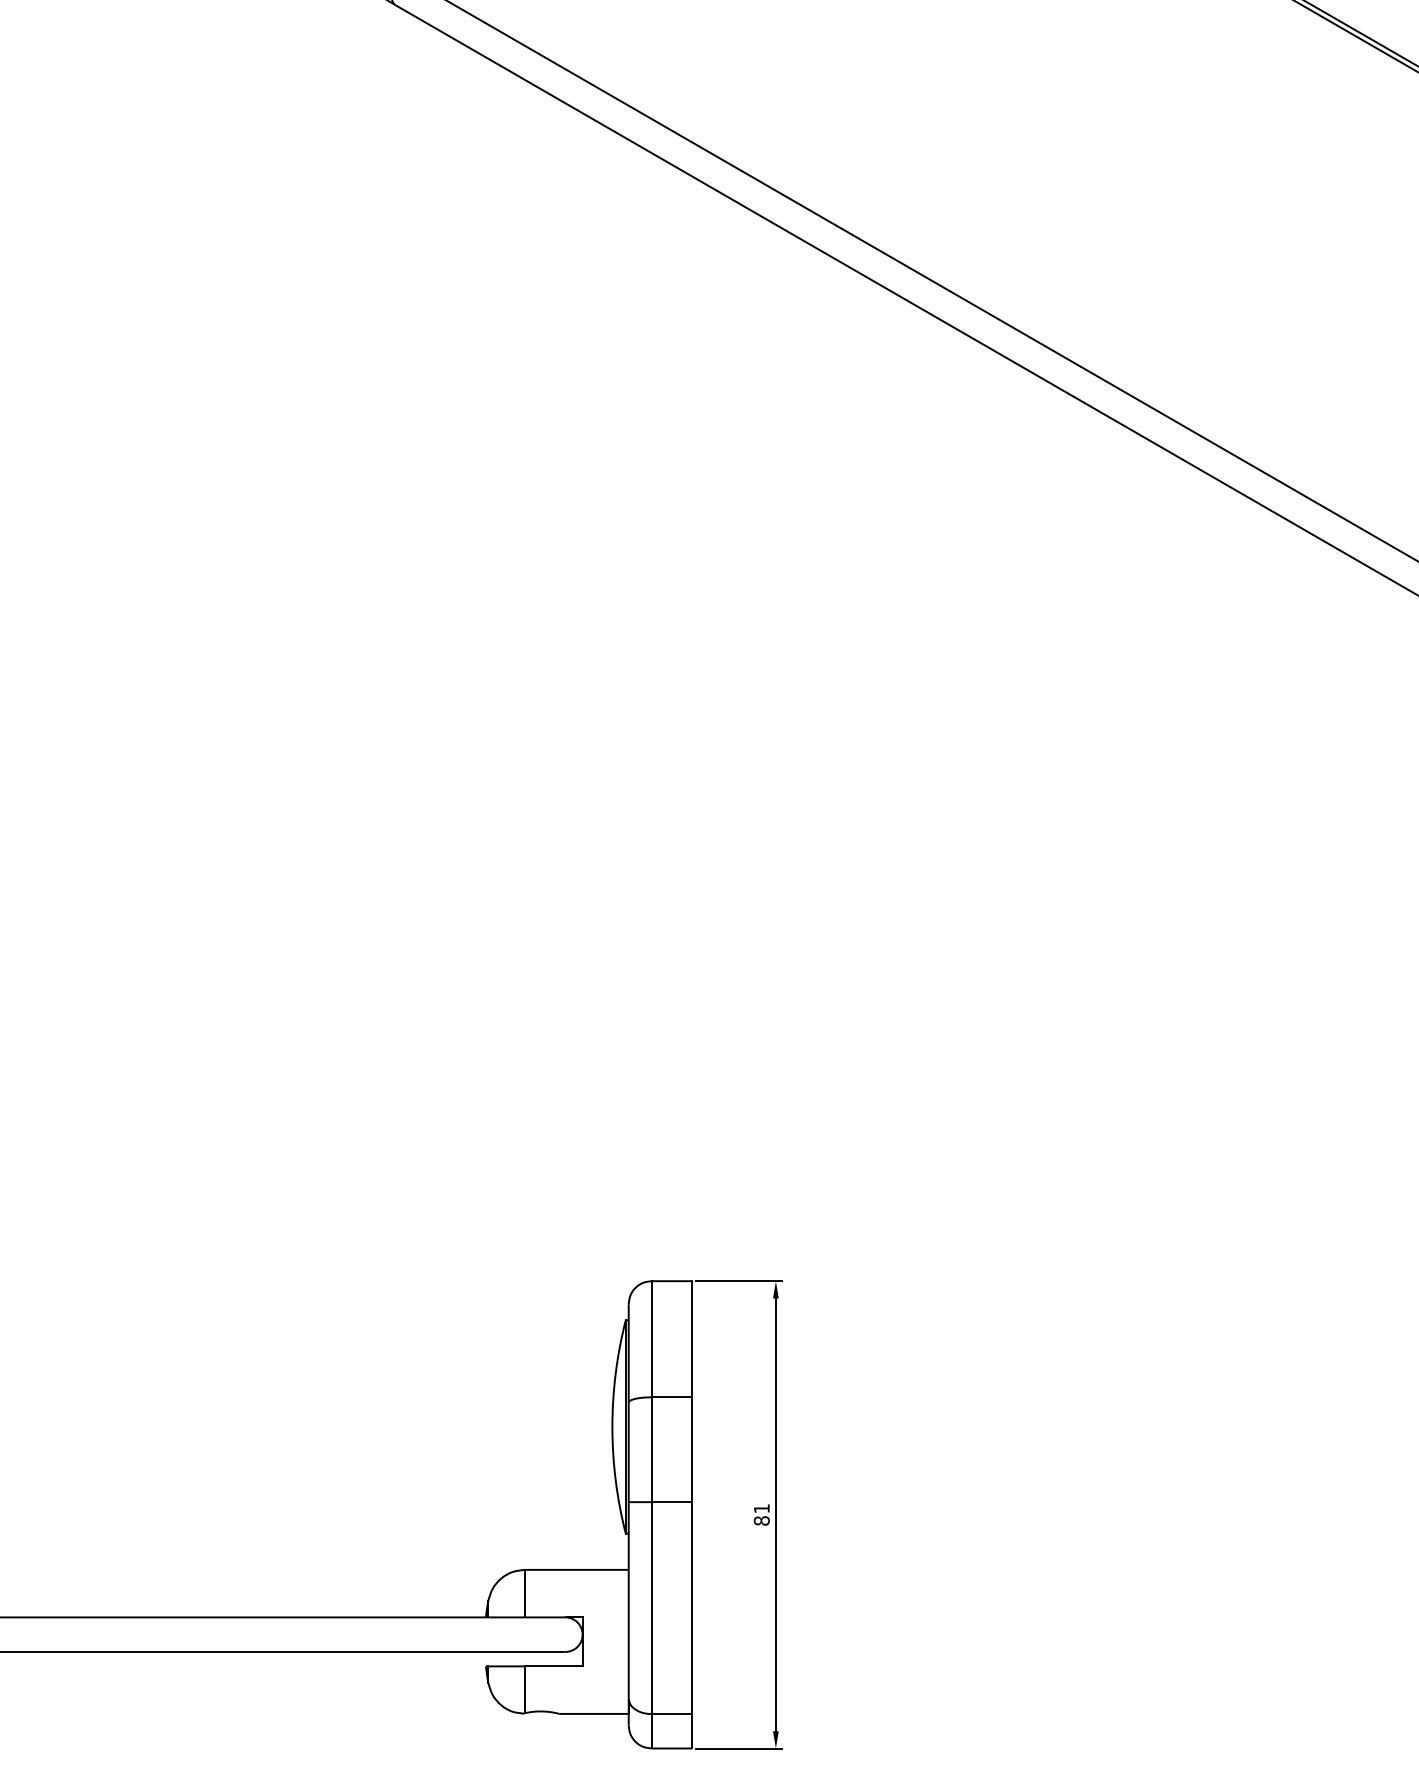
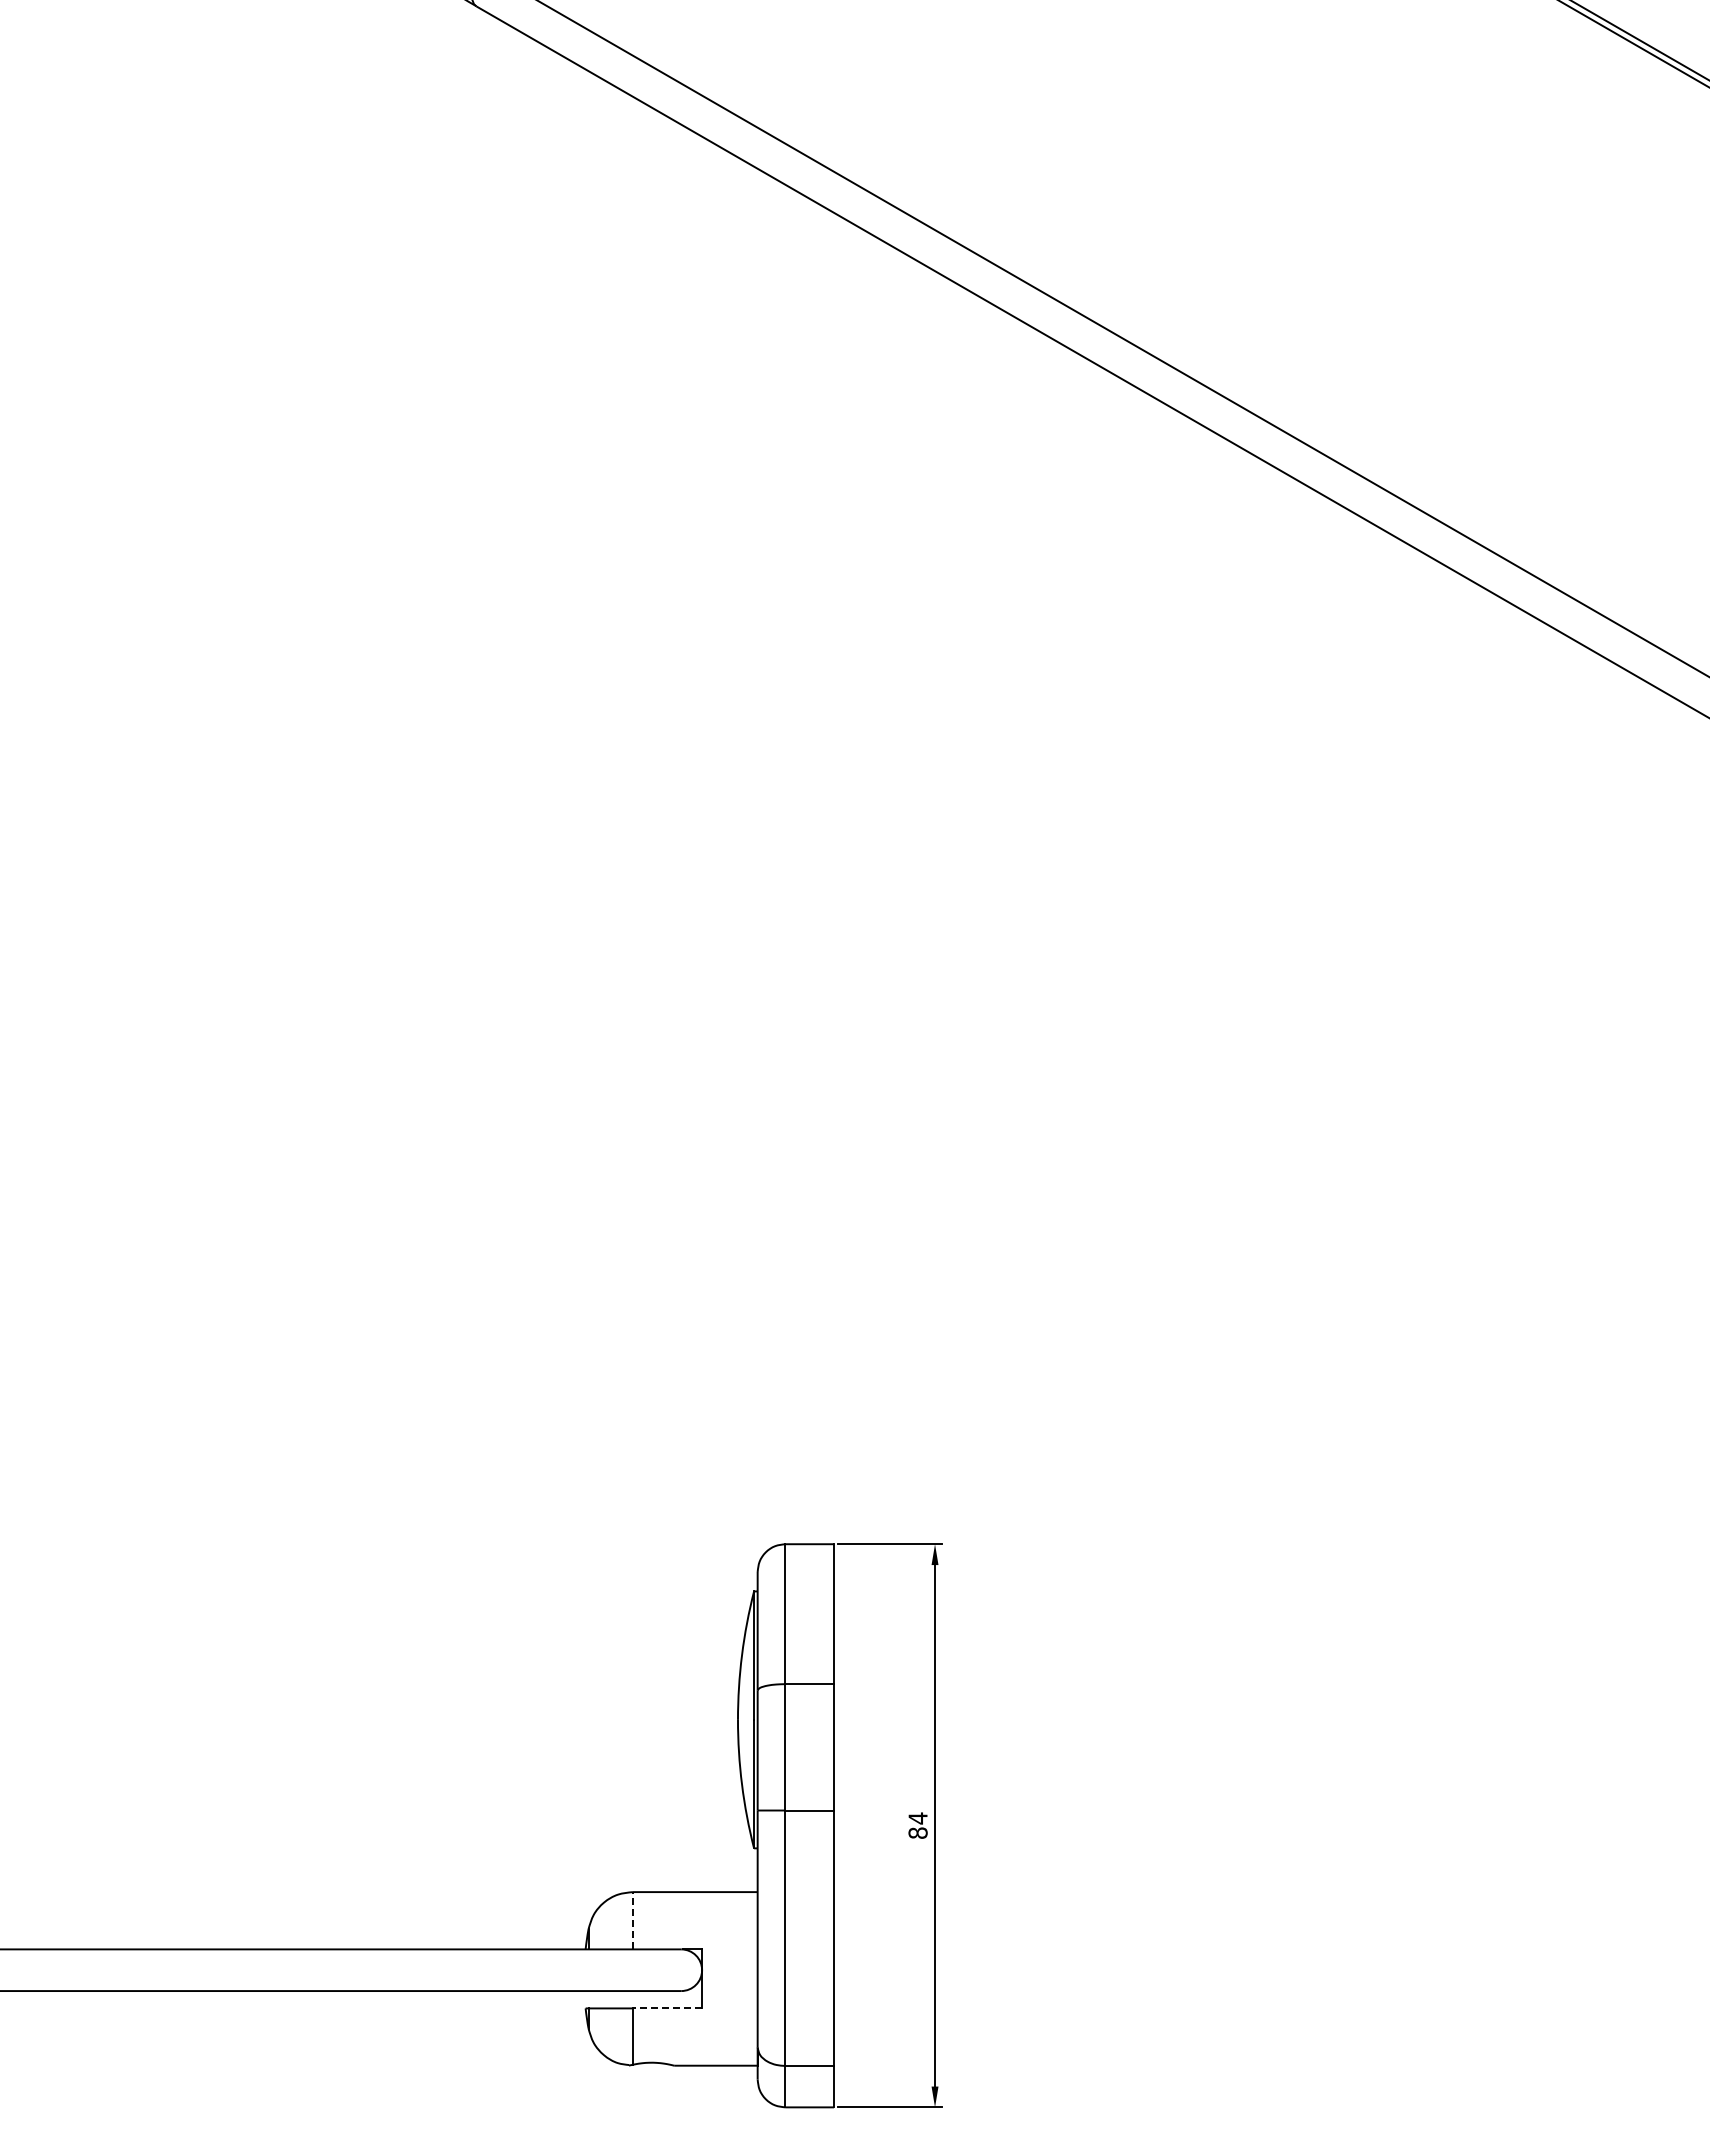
text: (761, 1508) -> (917, 1818), 81 -> 84
line: (524, 1593) -> (632, 1920), solid -> dashed
line: (553, 1666) -> (667, 2008), solid -> dashed

